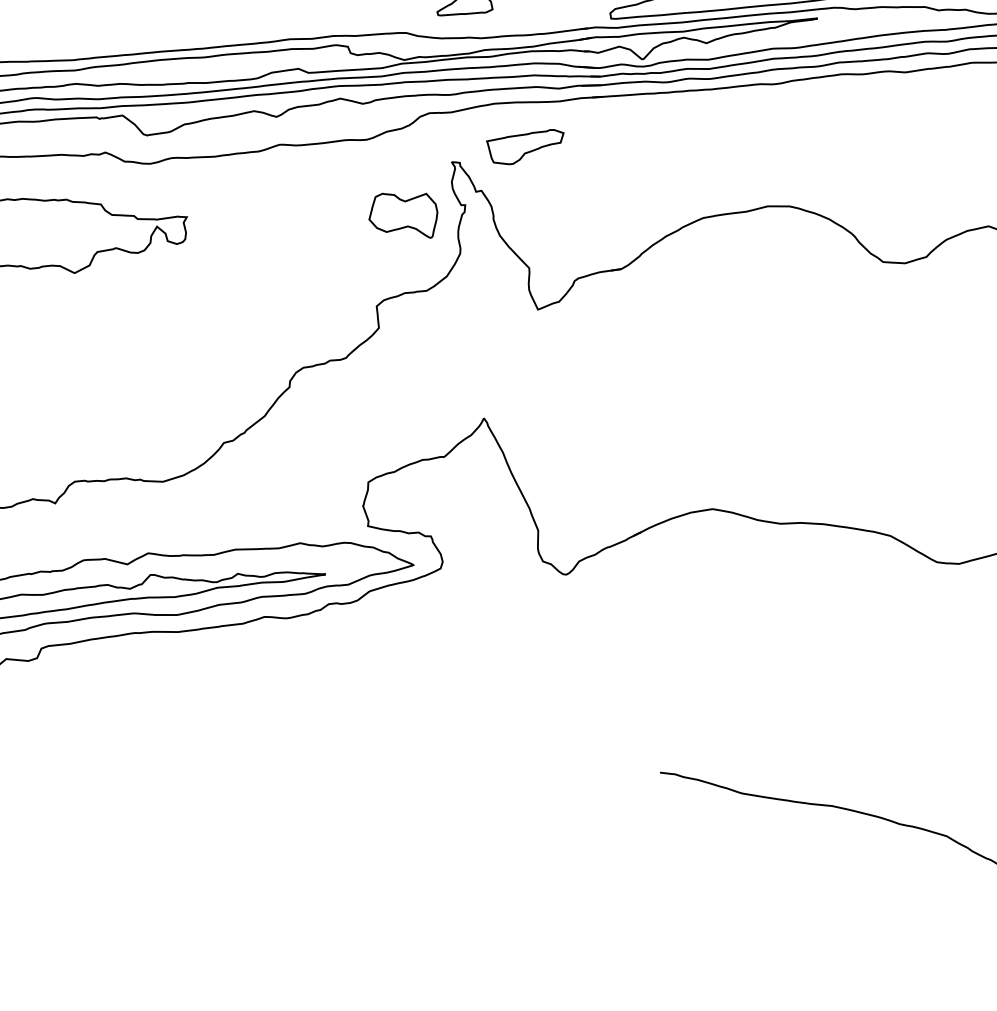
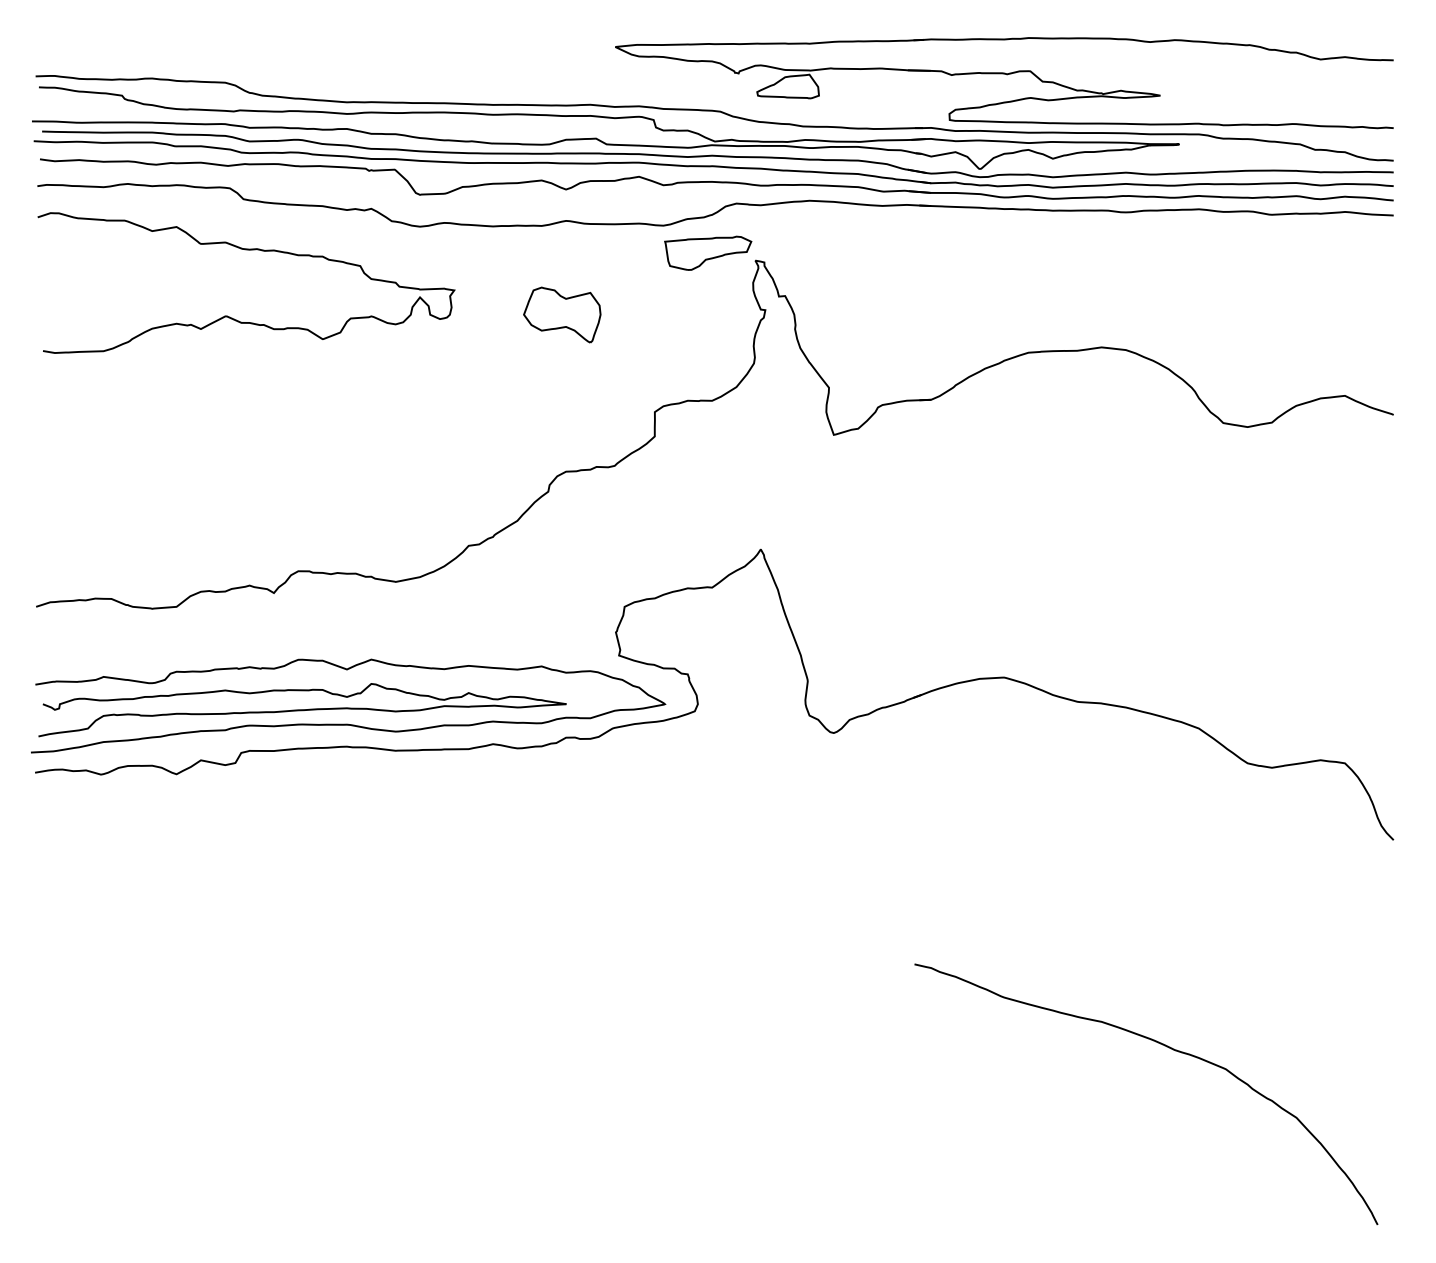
part: (526, 146) -> (708, 252), moved
part: (403, 215) -> (562, 314), moved

